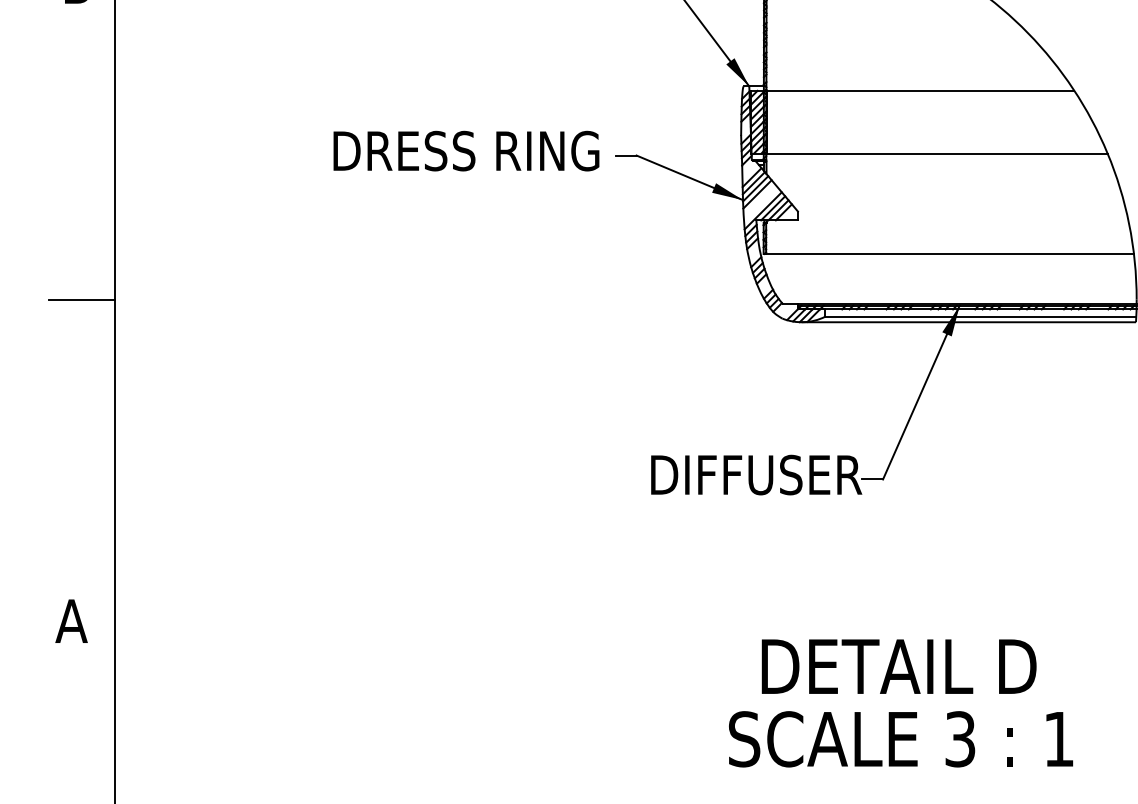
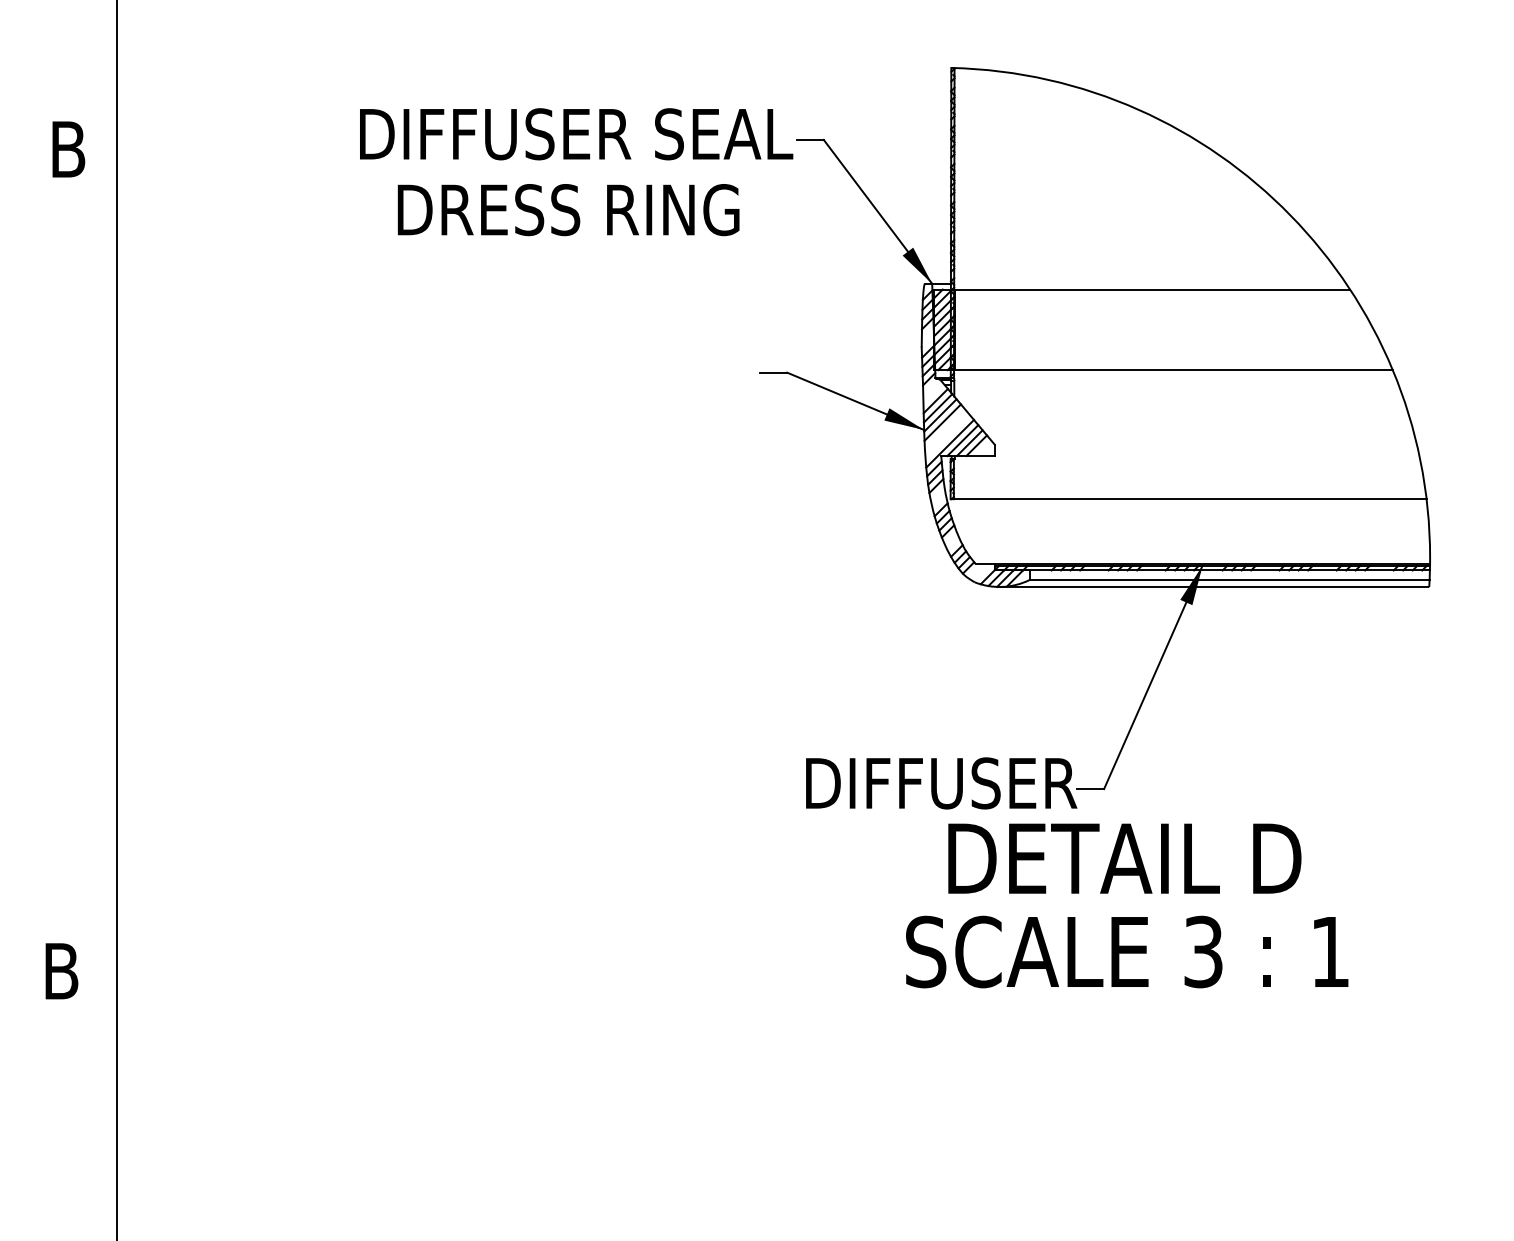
text: (466, 151) -> (568, 210), moved
line: (82, 300) -> (74, 558), removed
text: (71, 621) -> (60, 971), A -> B
text: (901, 703) -> (1127, 905), moved

